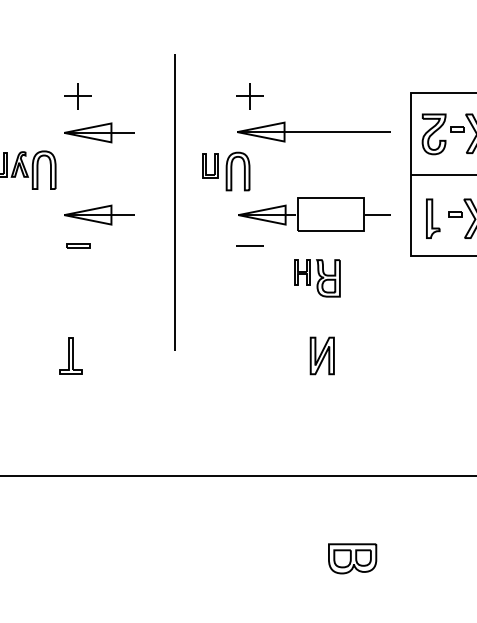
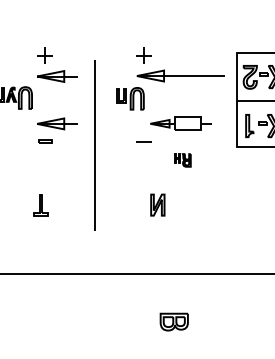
line: (174, 202) -> (94, 145), moved
part: (313, 214) -> (180, 123), size x0.7
part: (316, 278) -> (182, 160), size x0.6
part: (321, 354) -> (157, 204), moved
part: (351, 557) -> (173, 321), moved

